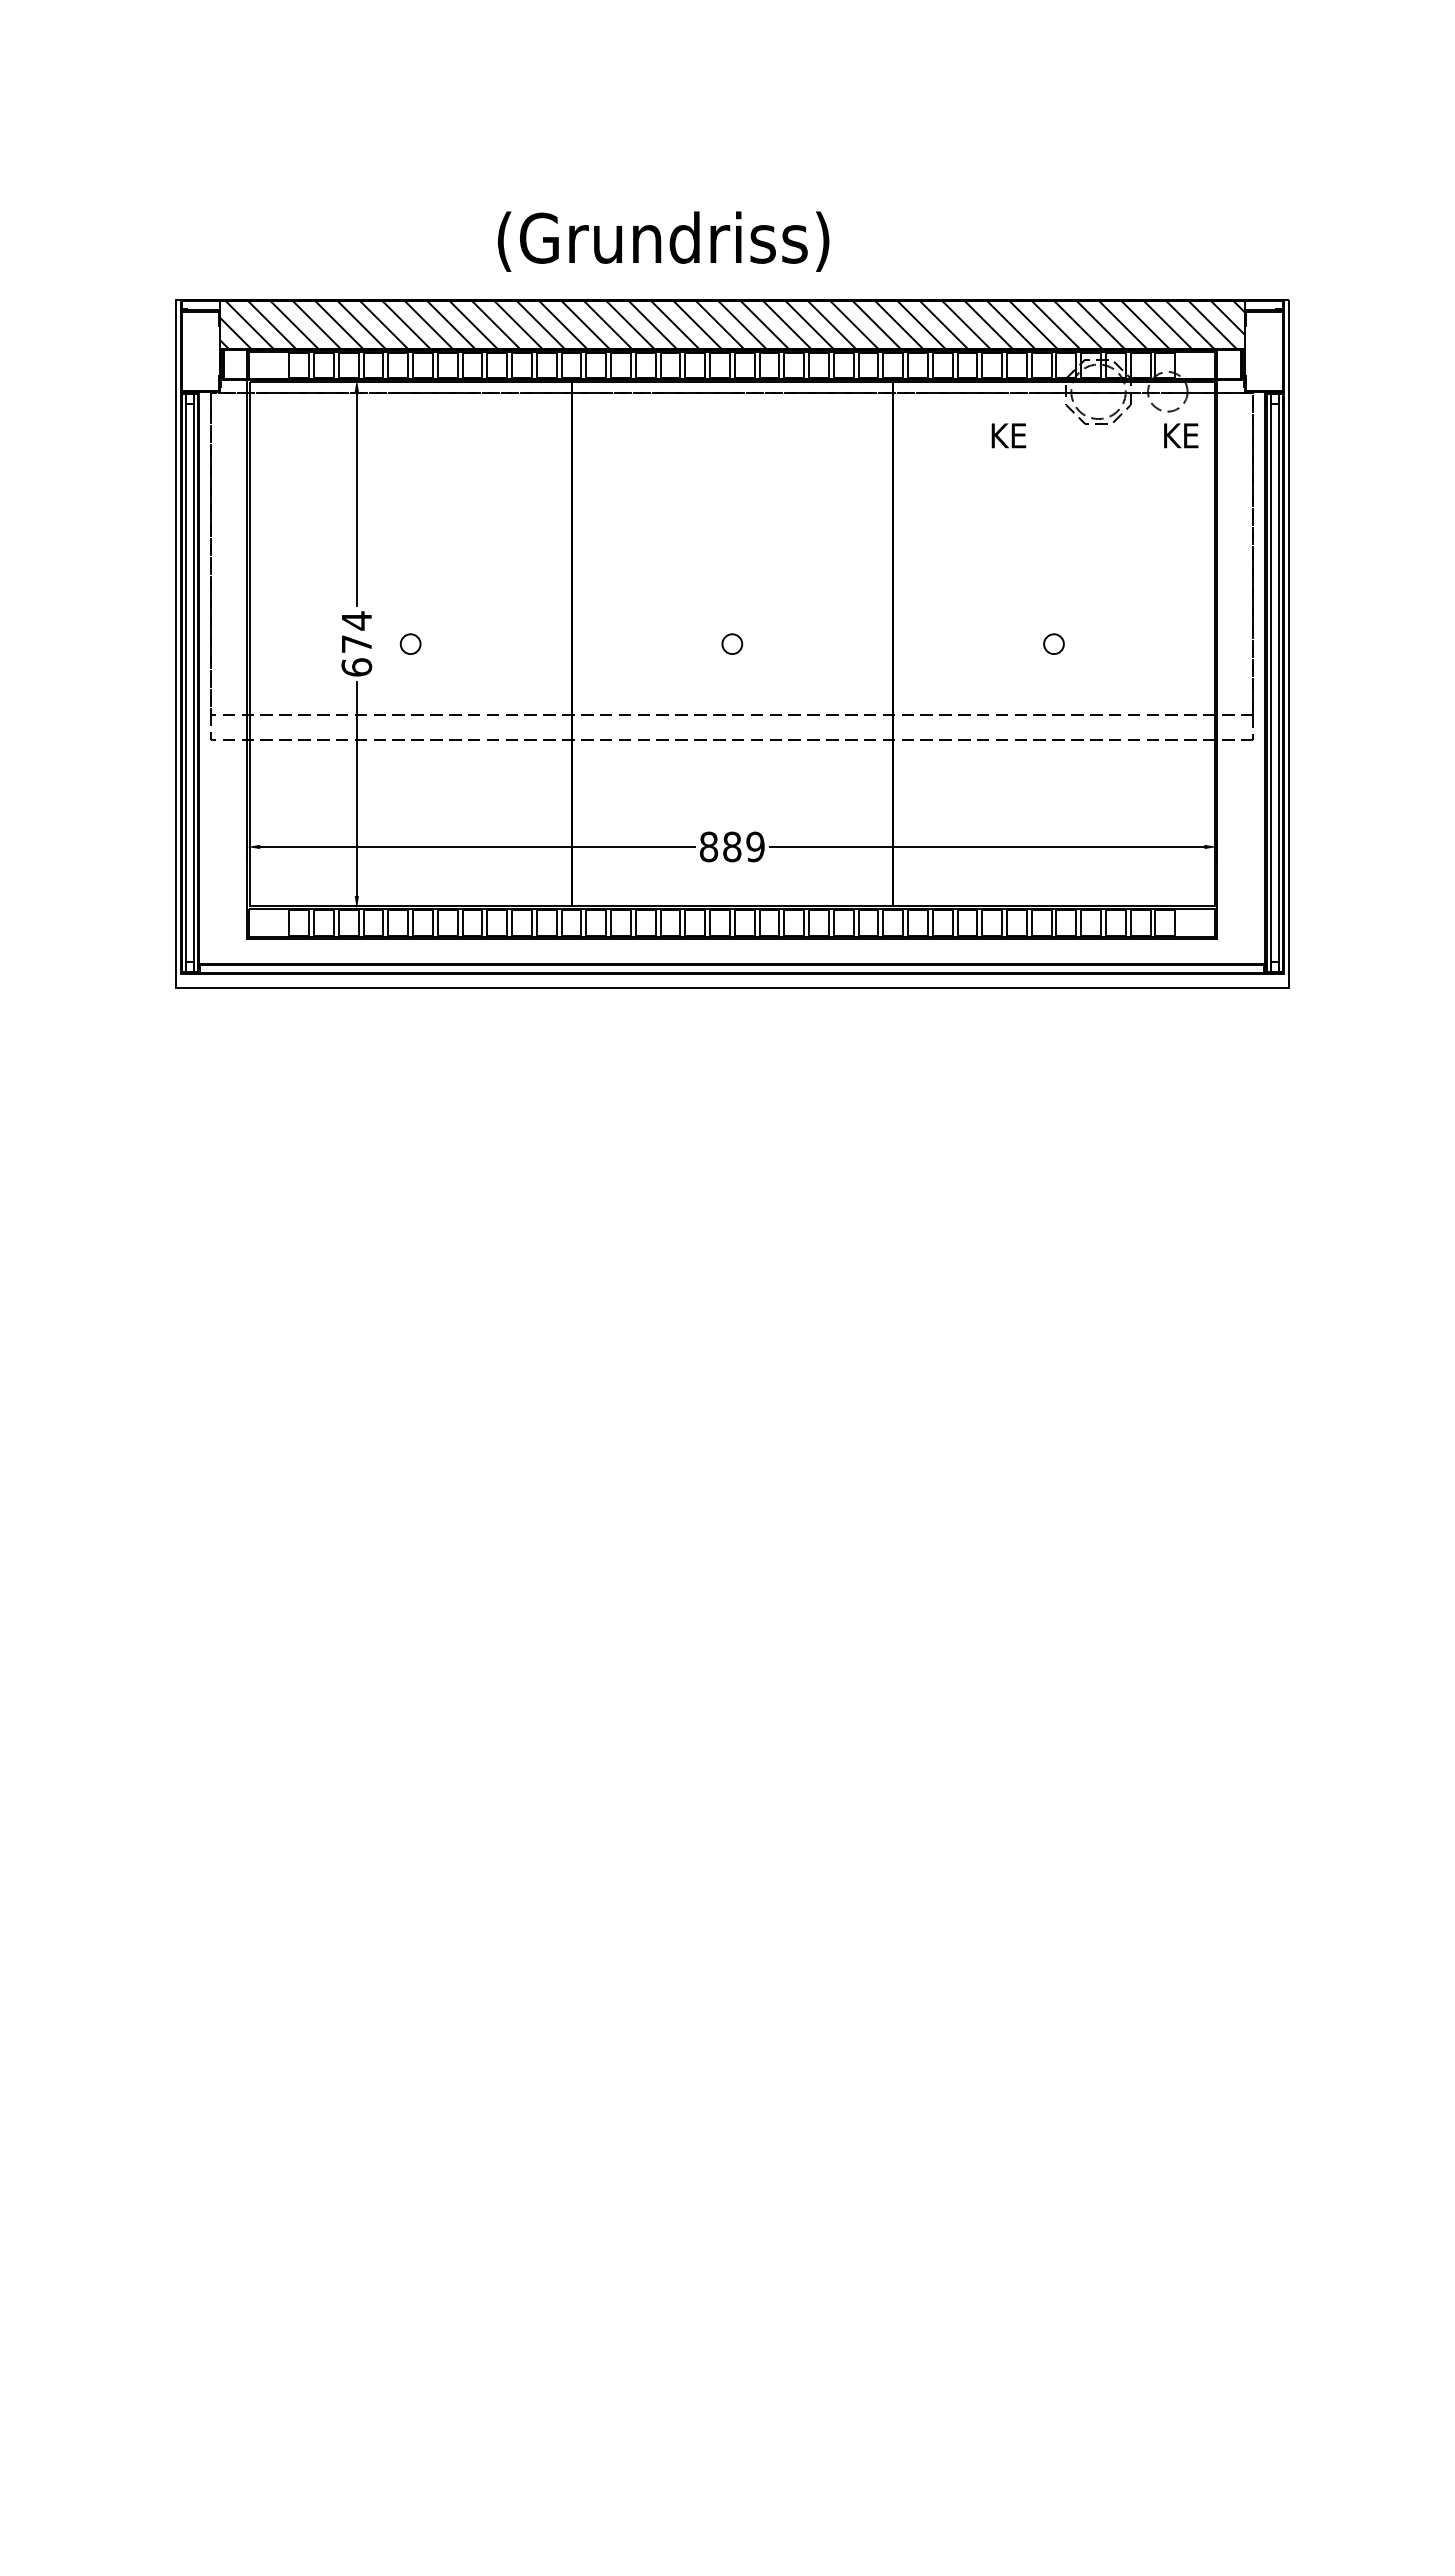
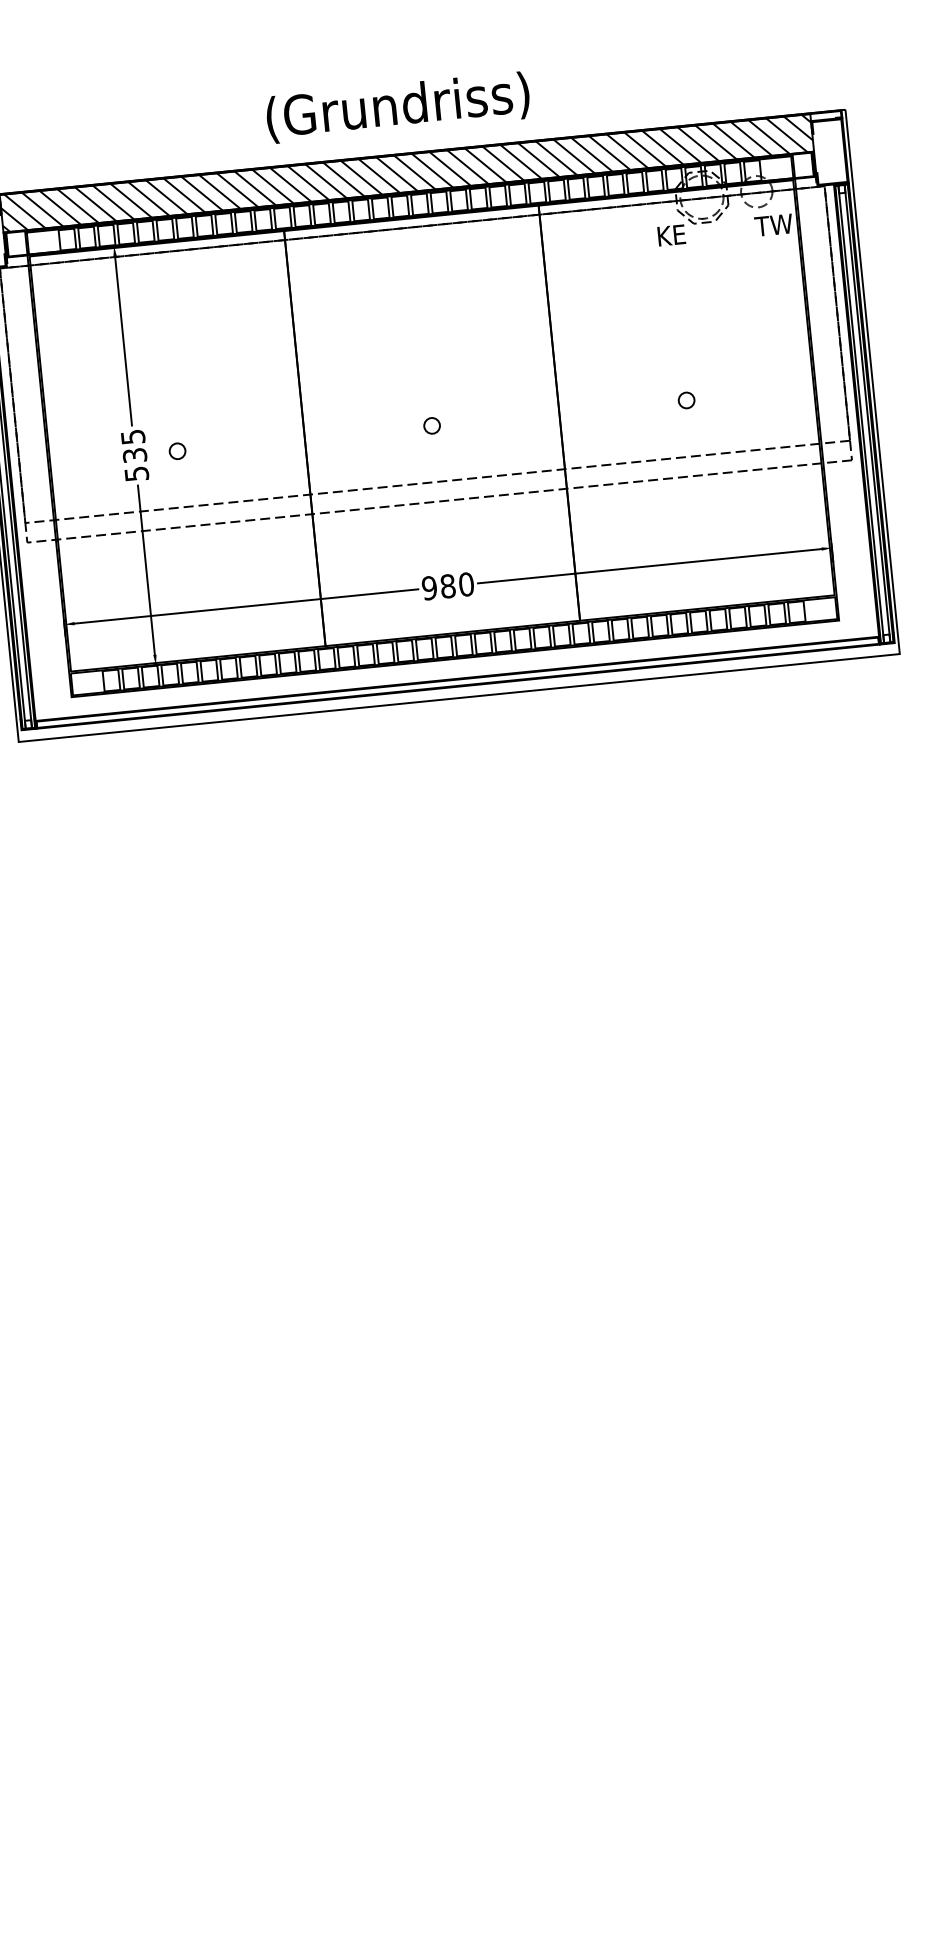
text: (663, 241) -> (398, 107), moved
text: (1008, 435) -> (671, 235), moved
text: (1184, 435) -> (773, 225), KE -> TW
text: (356, 643) -> (134, 455), 674 -> 535
text: (731, 846) -> (447, 586), 889 -> 980

